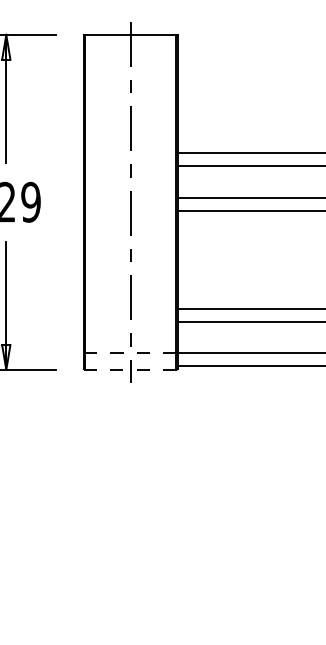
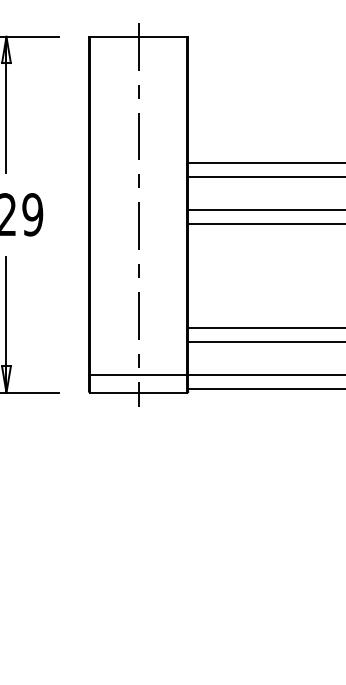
line: (130, 352) -> (138, 374), dashed -> solid
line: (130, 369) -> (138, 392), dashed -> solid

